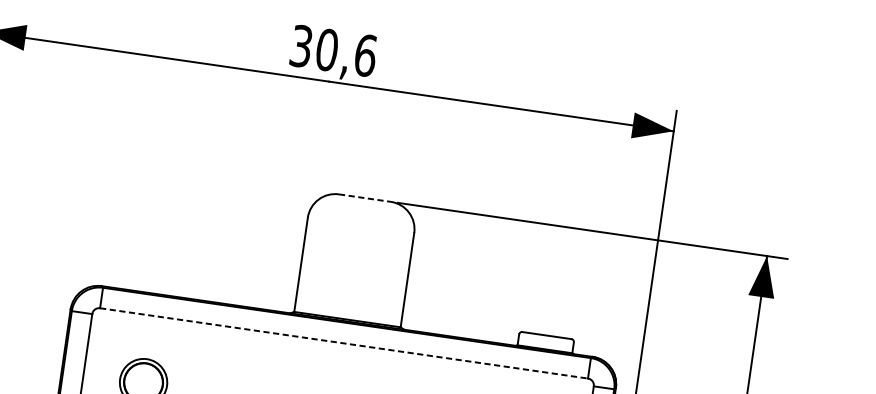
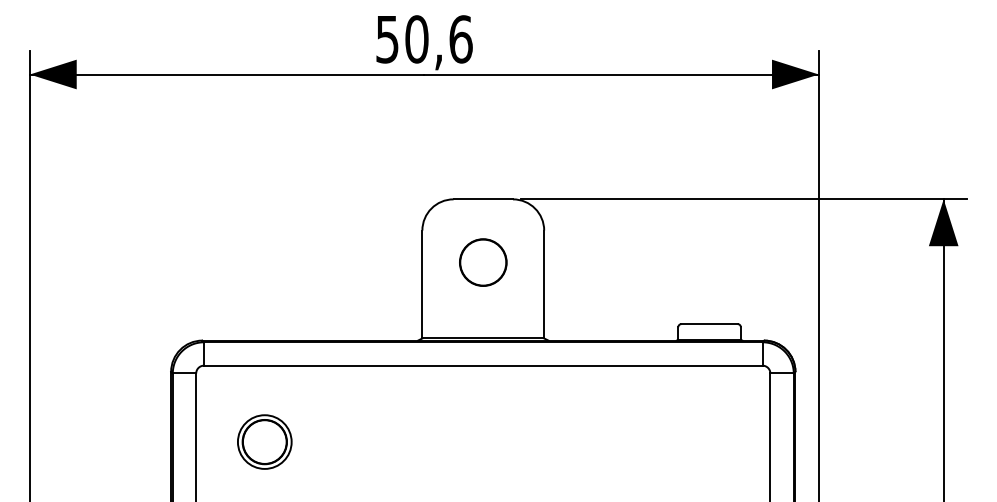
text: (301, 46) -> (387, 39), 30,6 -> 50,6
line: (365, 198) -> (483, 199), dashed -> solid
circle: (357, 253) -> (483, 262), added
line: (344, 343) -> (483, 365), dashed -> solid

